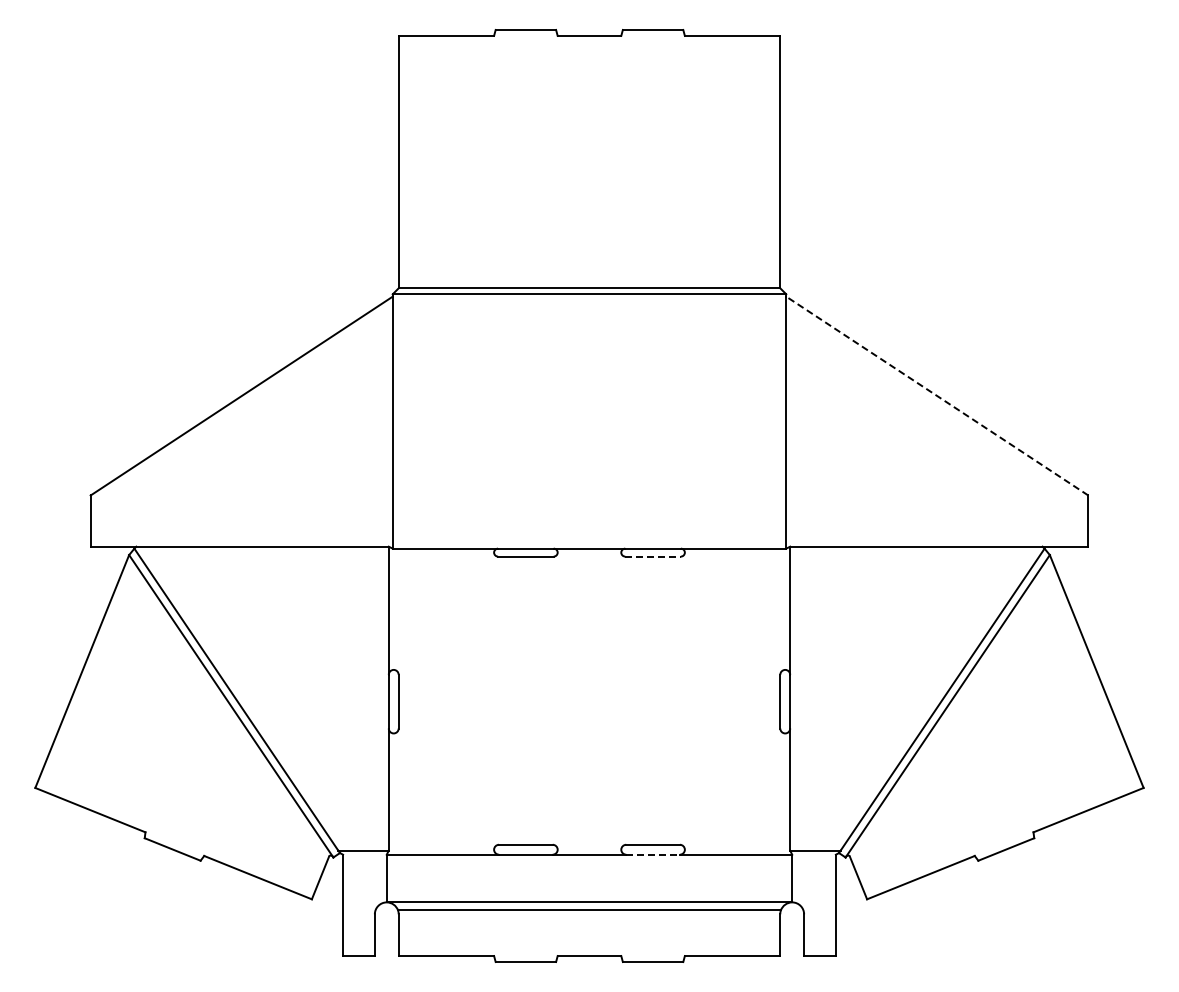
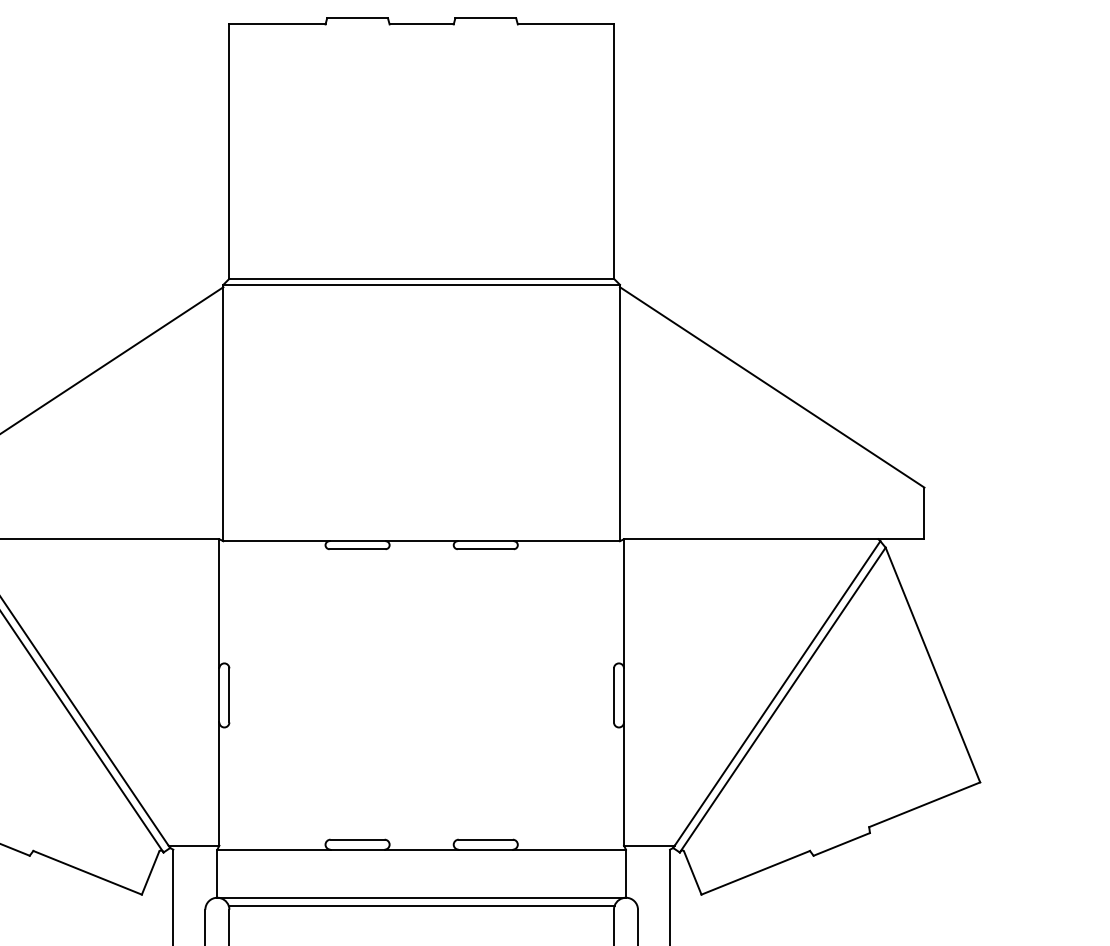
line: (937, 396) -> (772, 387), dashed -> solid
line: (653, 556) -> (486, 549), dashed -> solid
line: (653, 854) -> (486, 849), dashed -> solid

